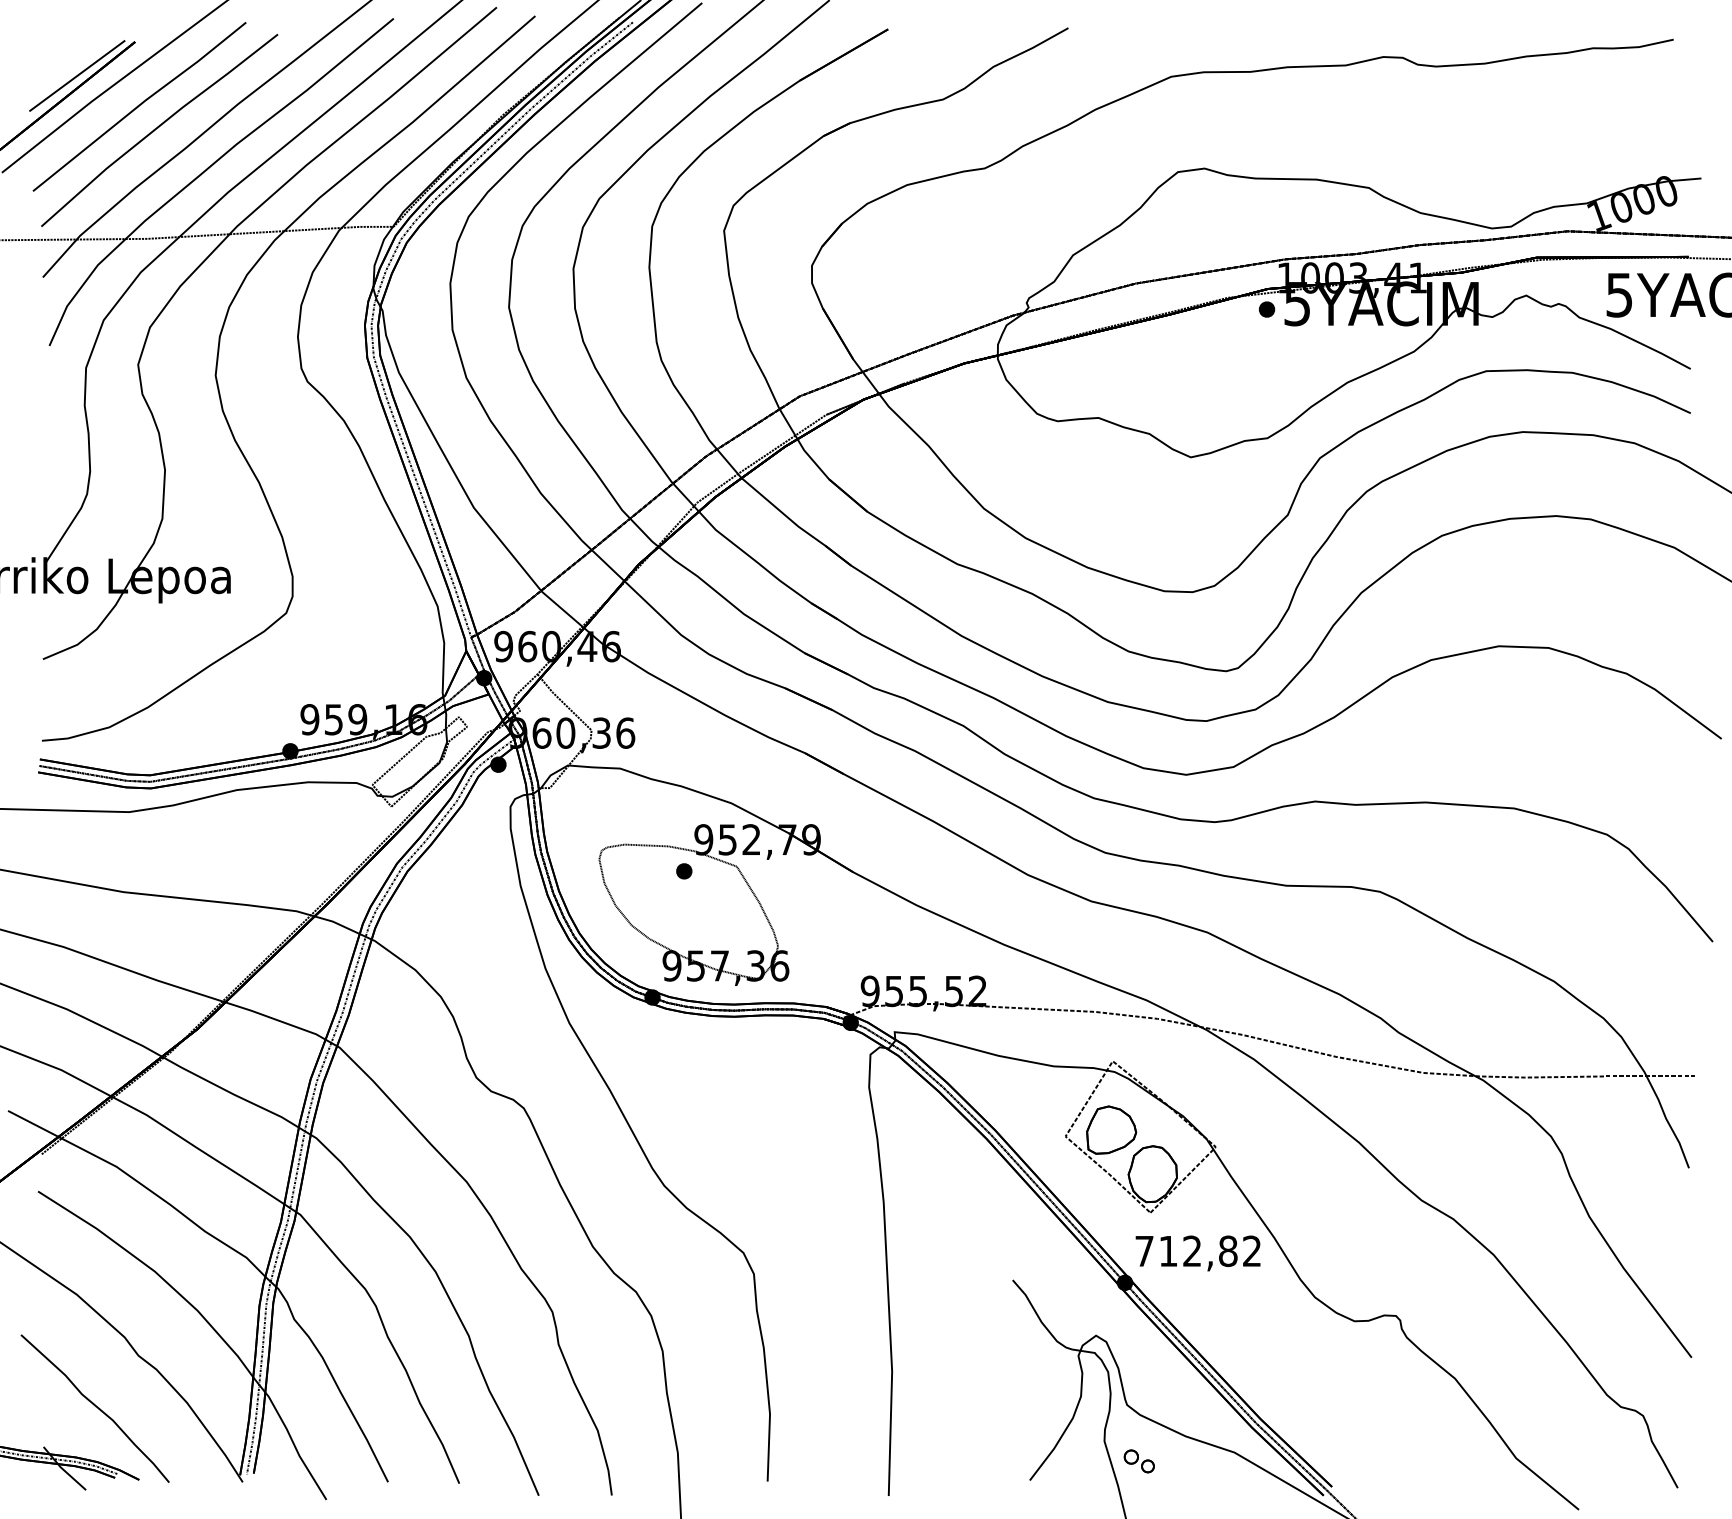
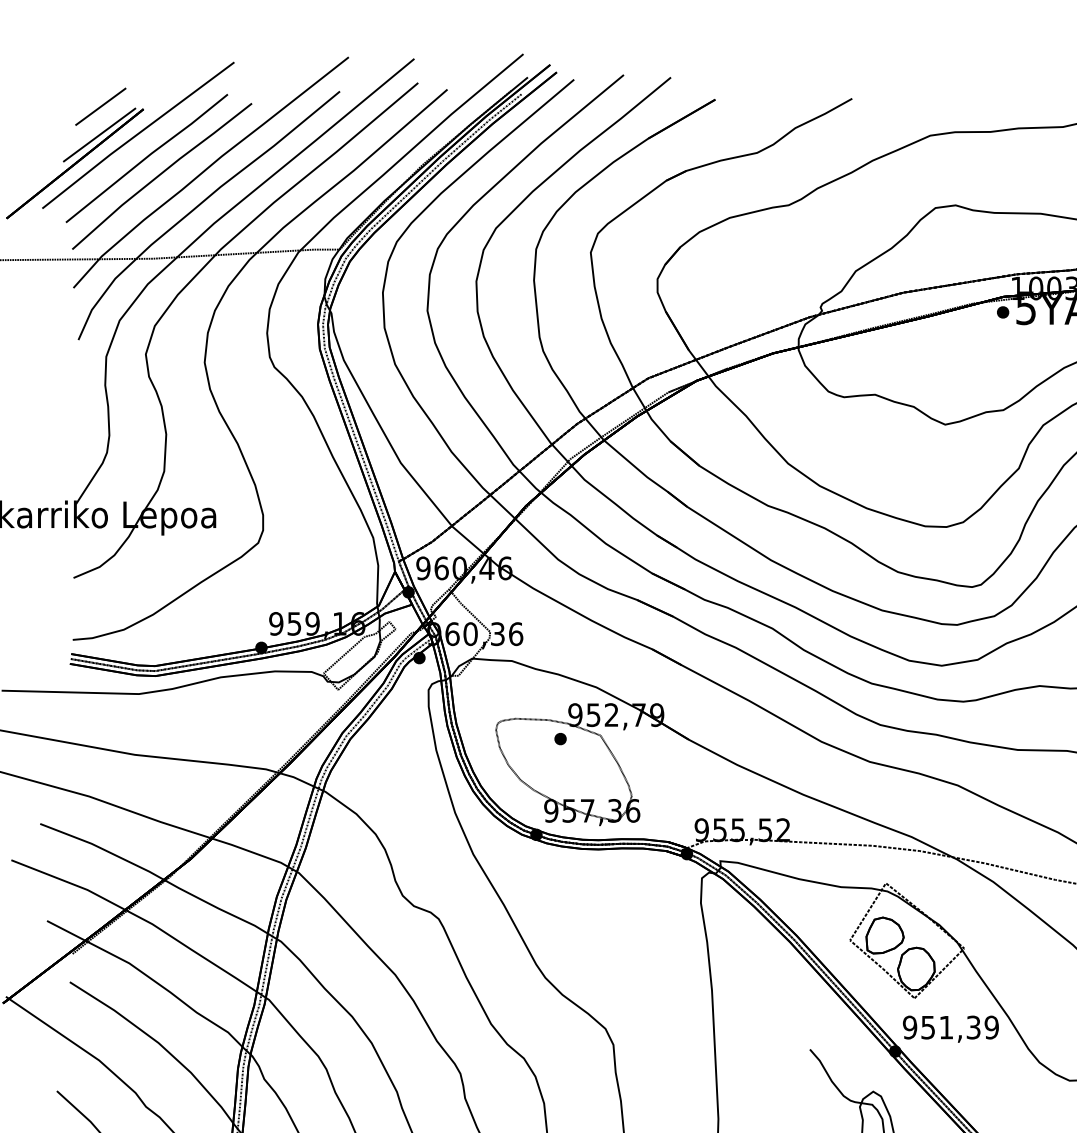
line: (78, 38) -> (100, 106), added
text: (1198, 1251) -> (951, 1027), 712,82 -> 951,39

